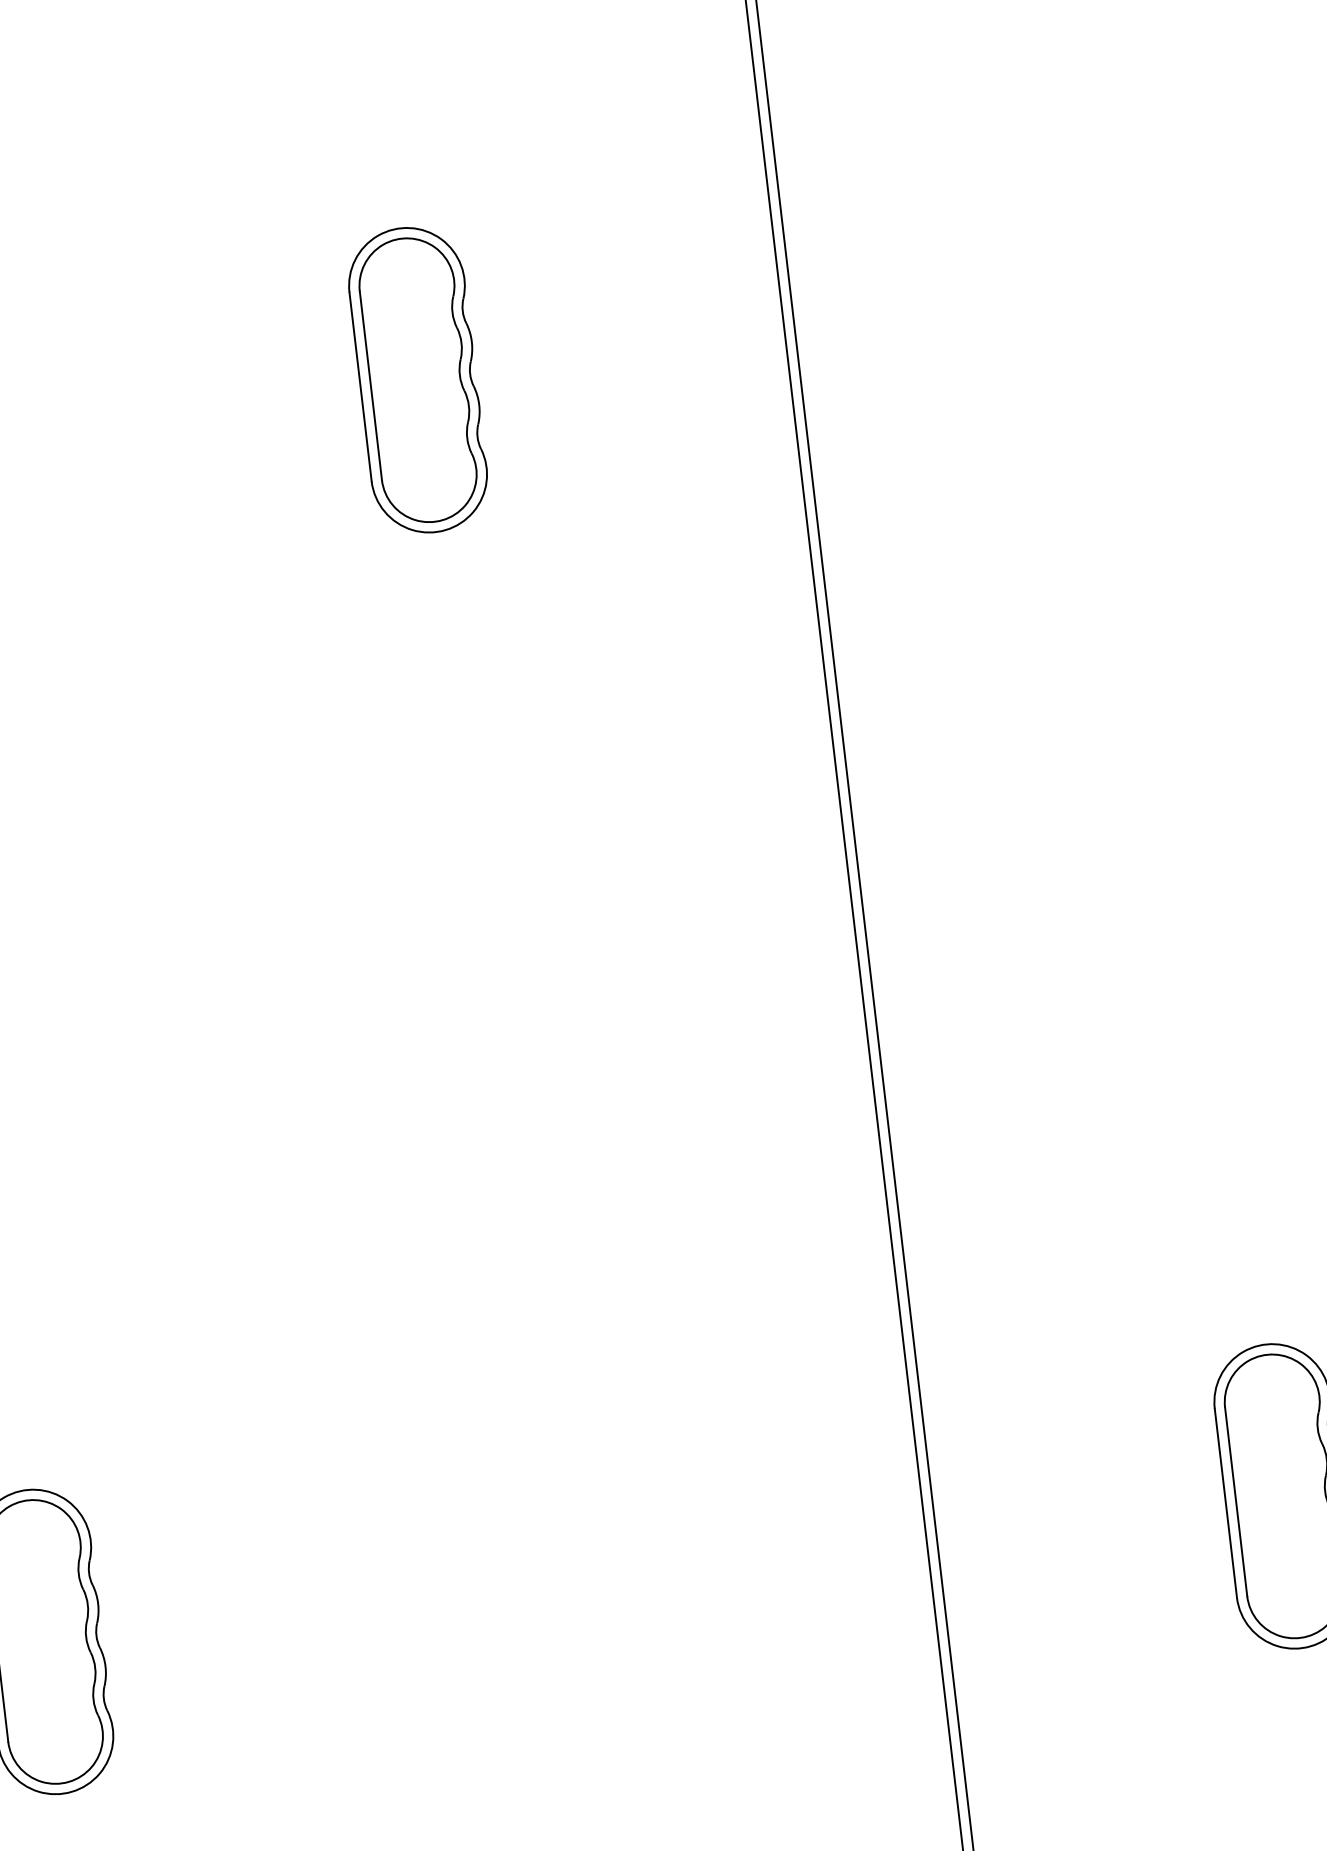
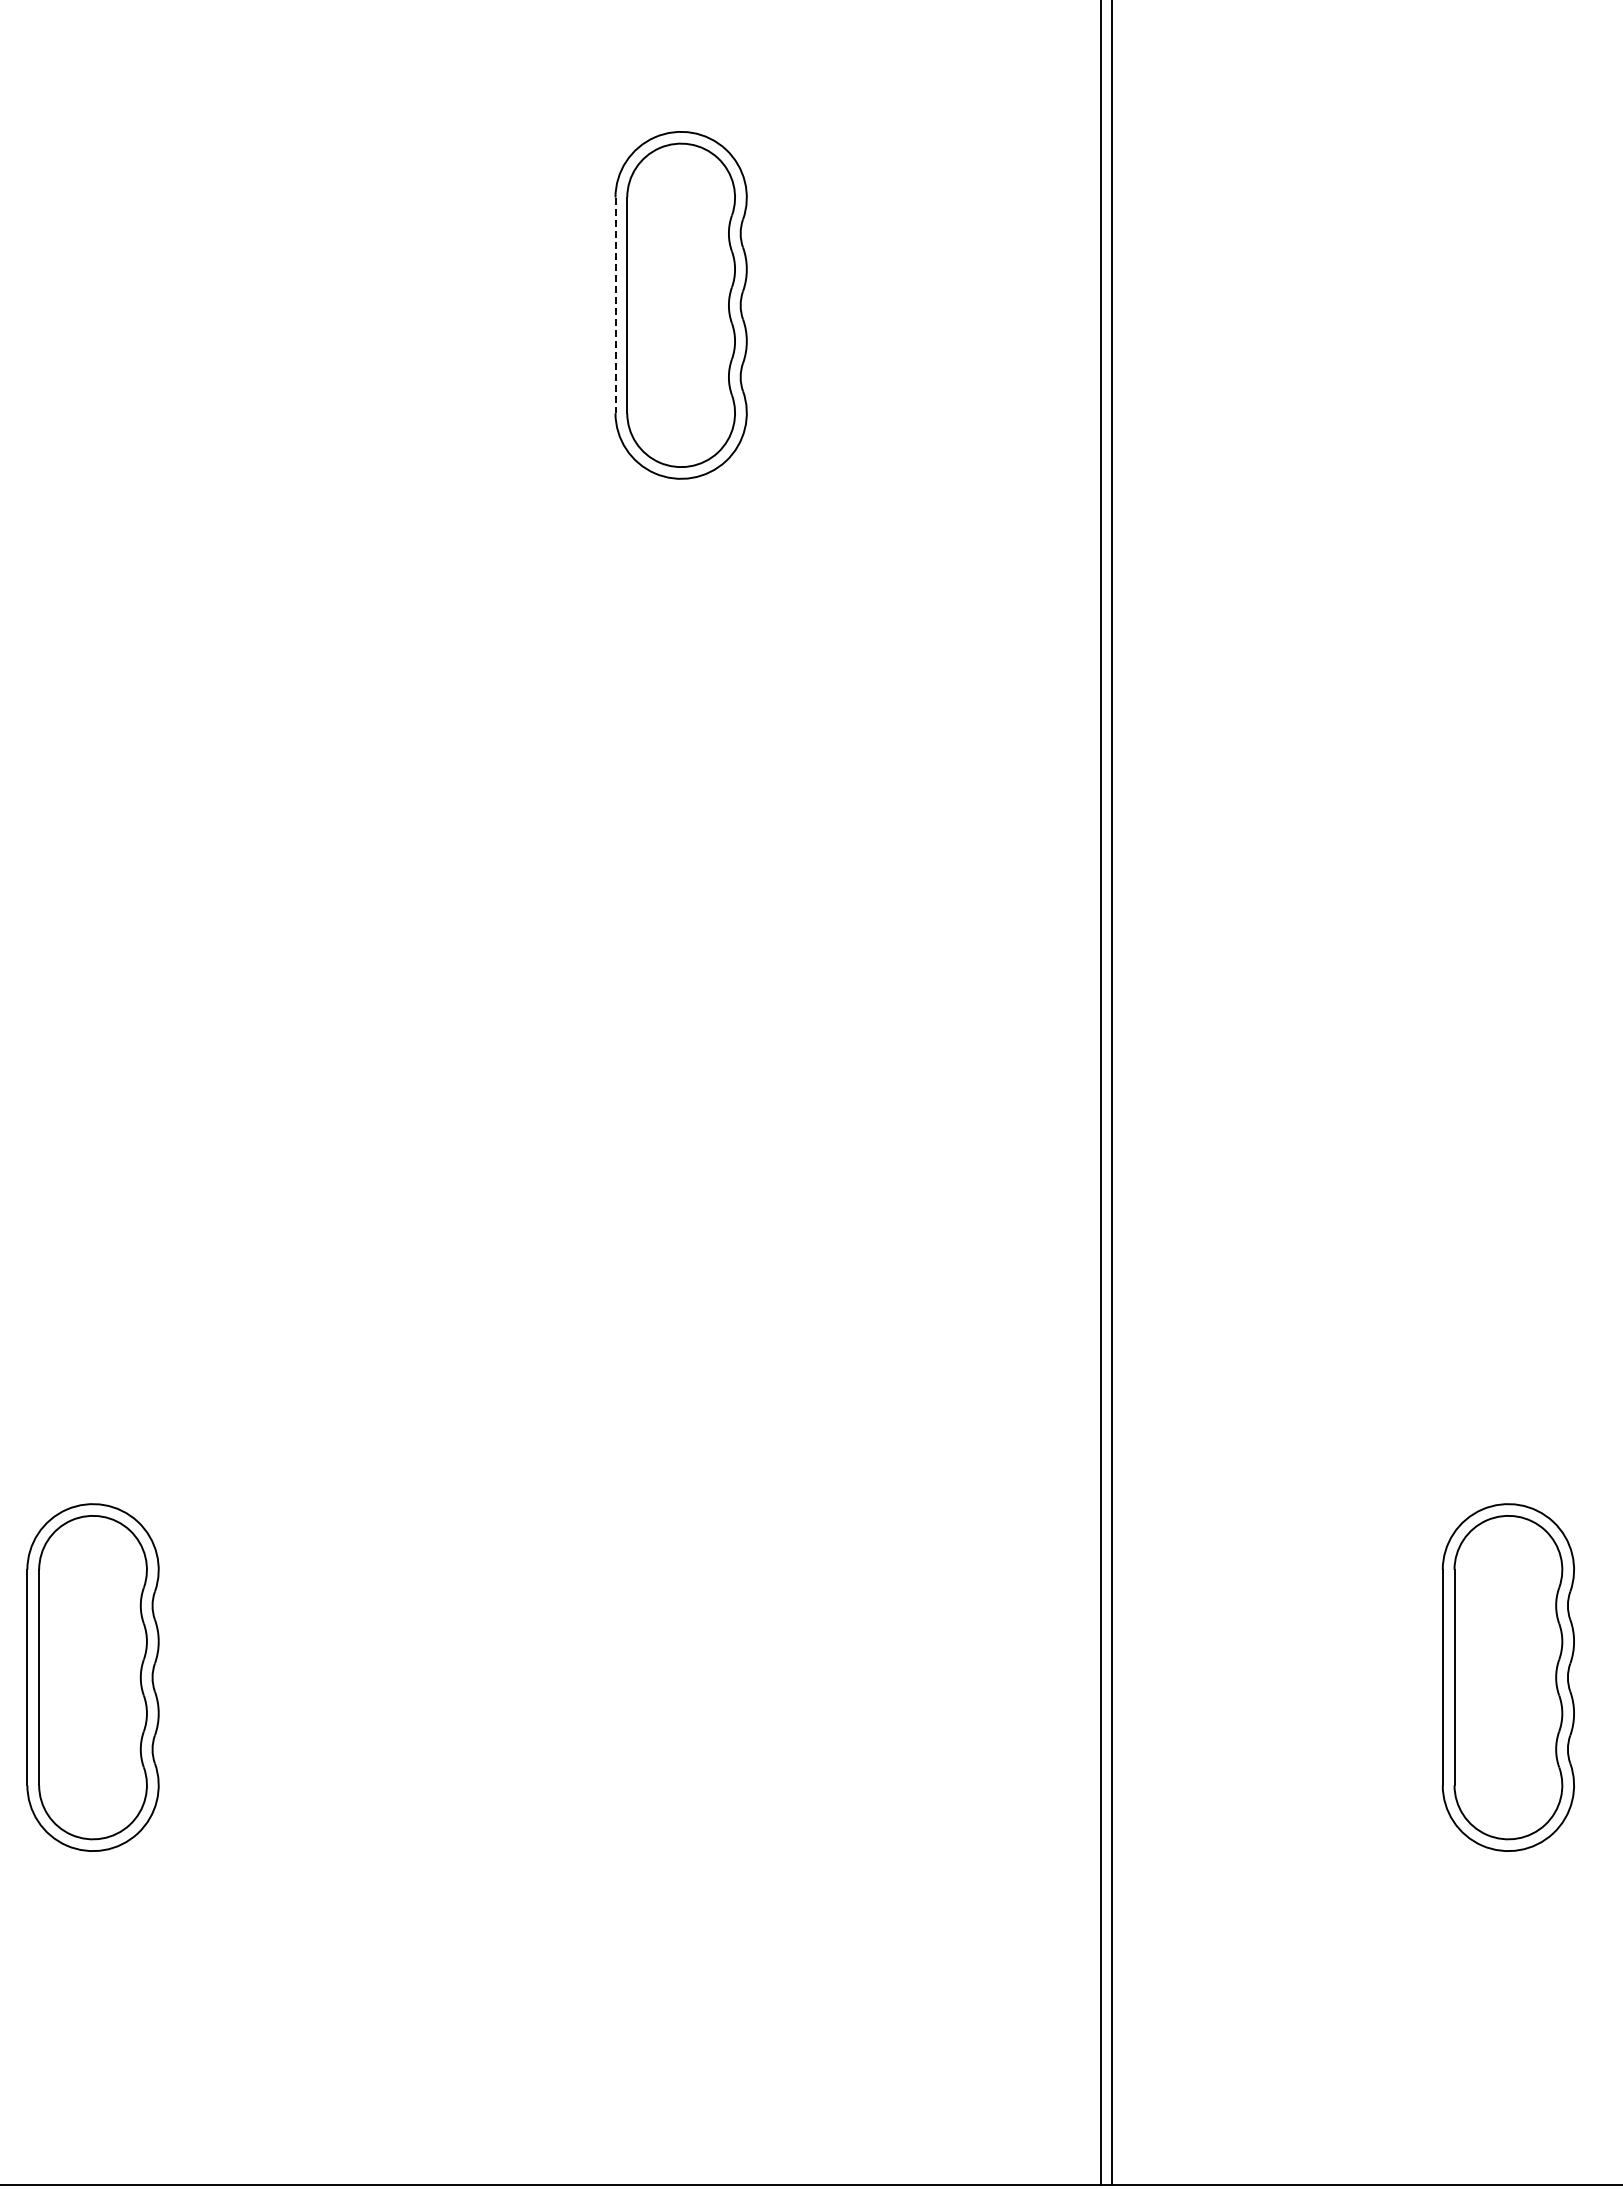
line: (360, 387) -> (615, 305), solid -> dashed

